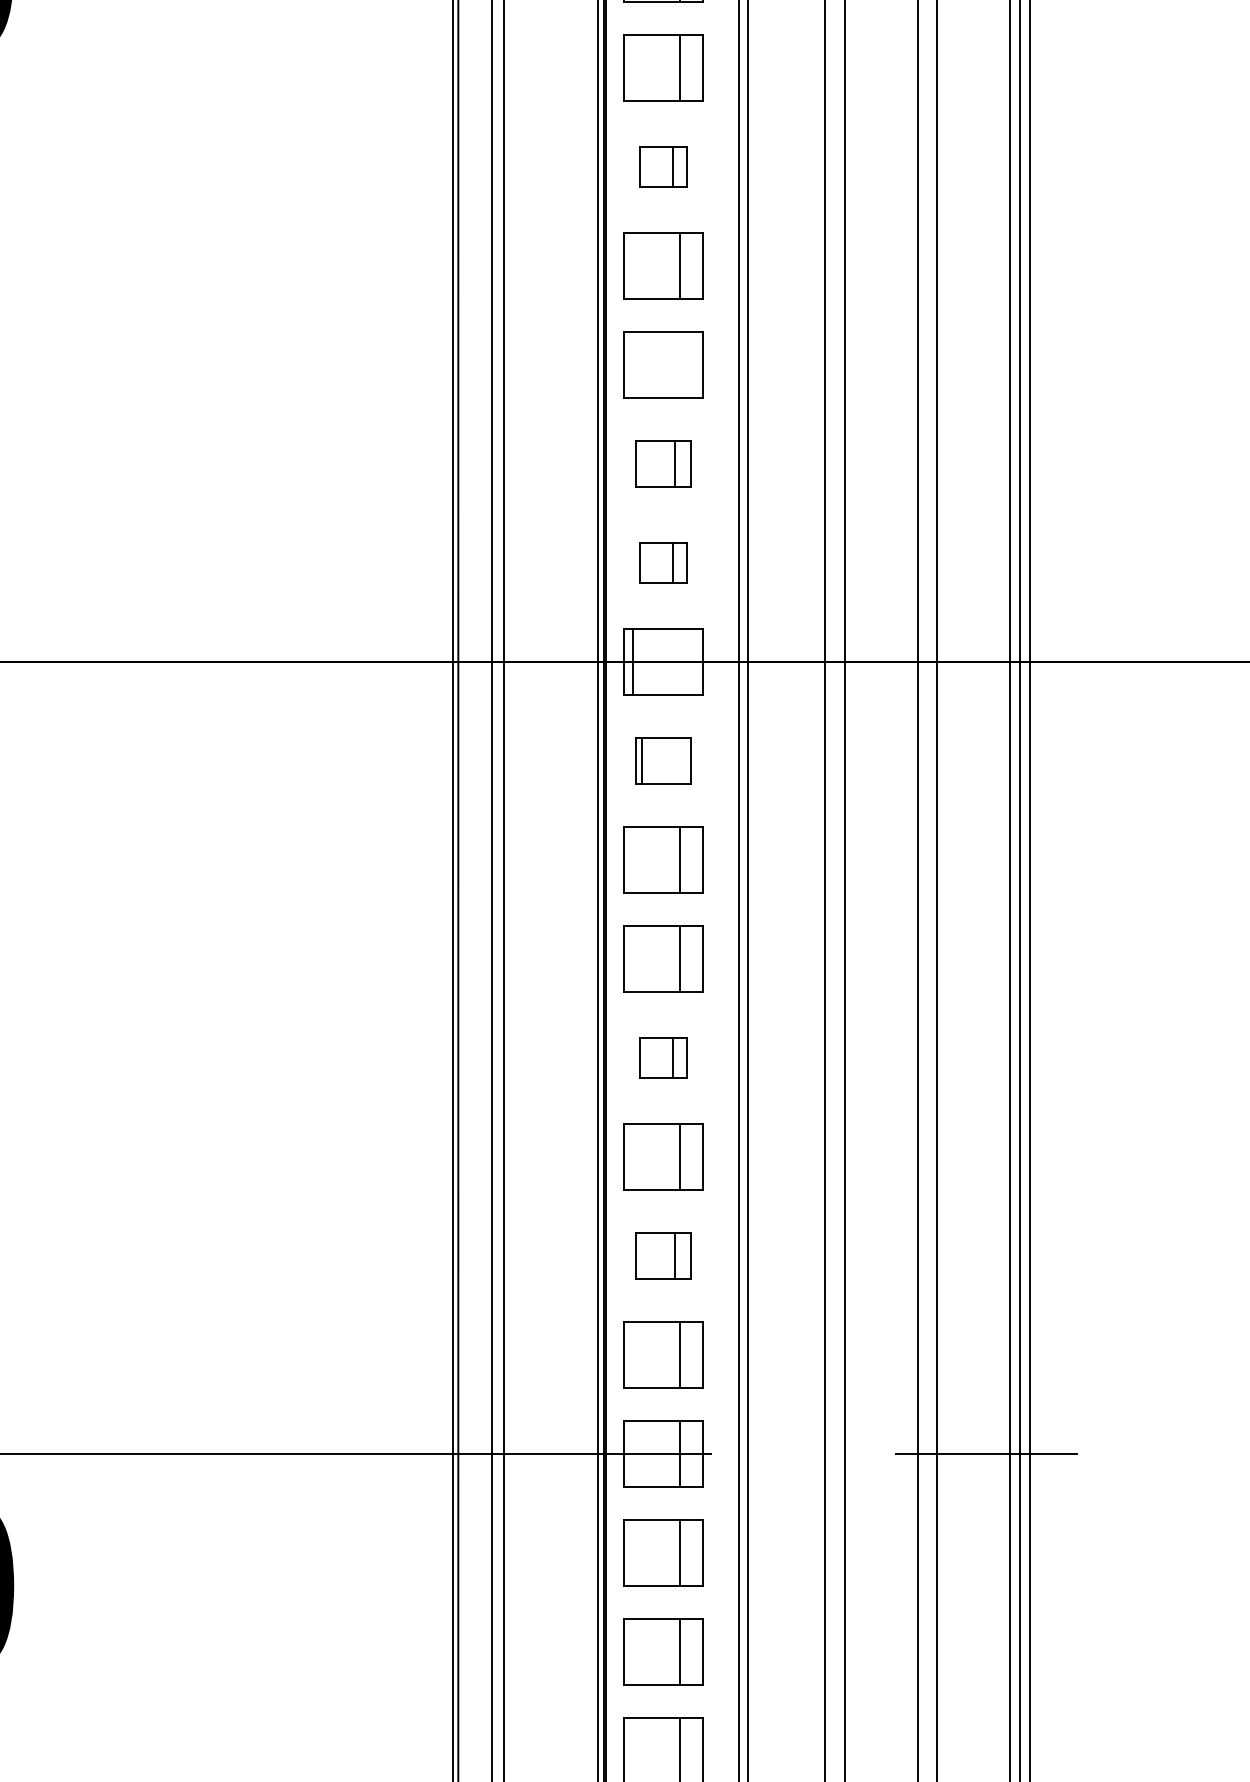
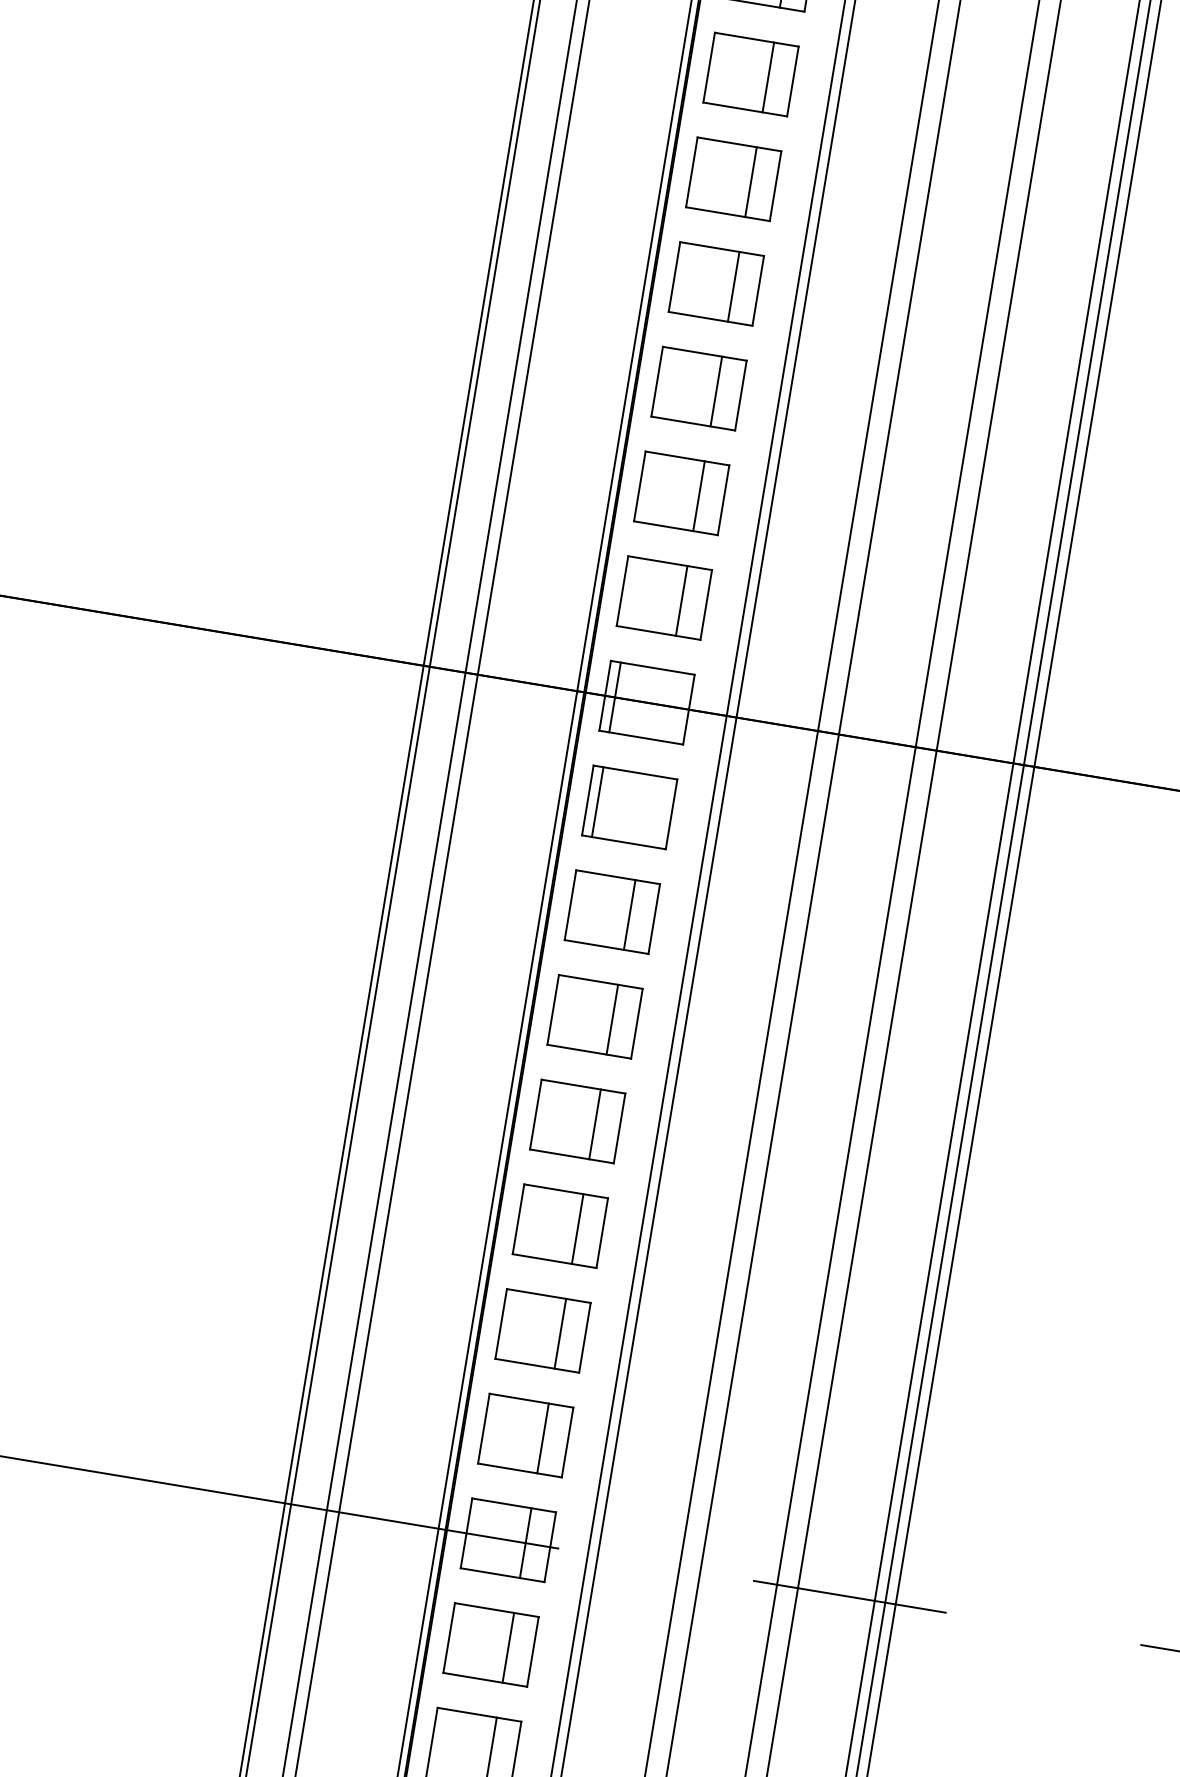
part: (663, 166) -> (733, 178), size x1.67
line: (680, 365) -> (716, 392), added
part: (663, 463) -> (681, 492), size x1.43
part: (663, 562) -> (664, 597), size x1.67
part: (663, 760) -> (629, 806), size x1.43
part: (663, 1057) -> (577, 1121), size x1.67
part: (663, 1255) -> (542, 1330), size x1.43

